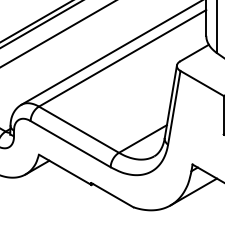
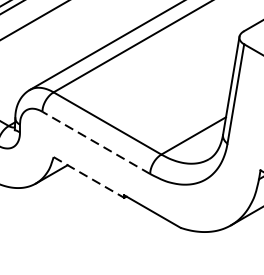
line: (70, 143) -> (96, 142), solid -> dashed
line: (65, 170) -> (89, 178), solid -> dashed

